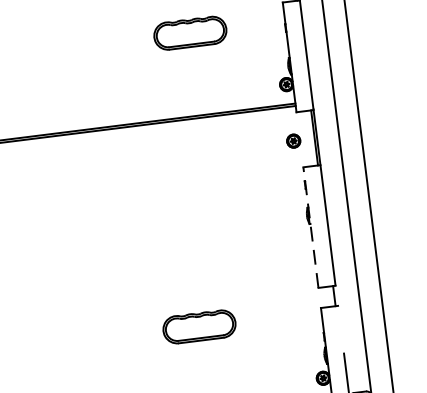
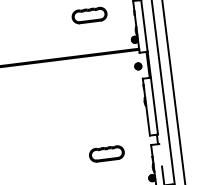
line: (311, 228) -> (146, 107), dashed -> solid
part: (198, 325) -> (106, 153), moved

